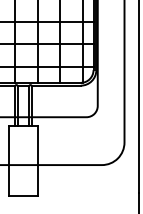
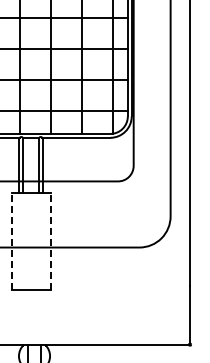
line: (9, 160) -> (11, 241), solid -> dashed
line: (37, 160) -> (50, 241), solid -> dashed

